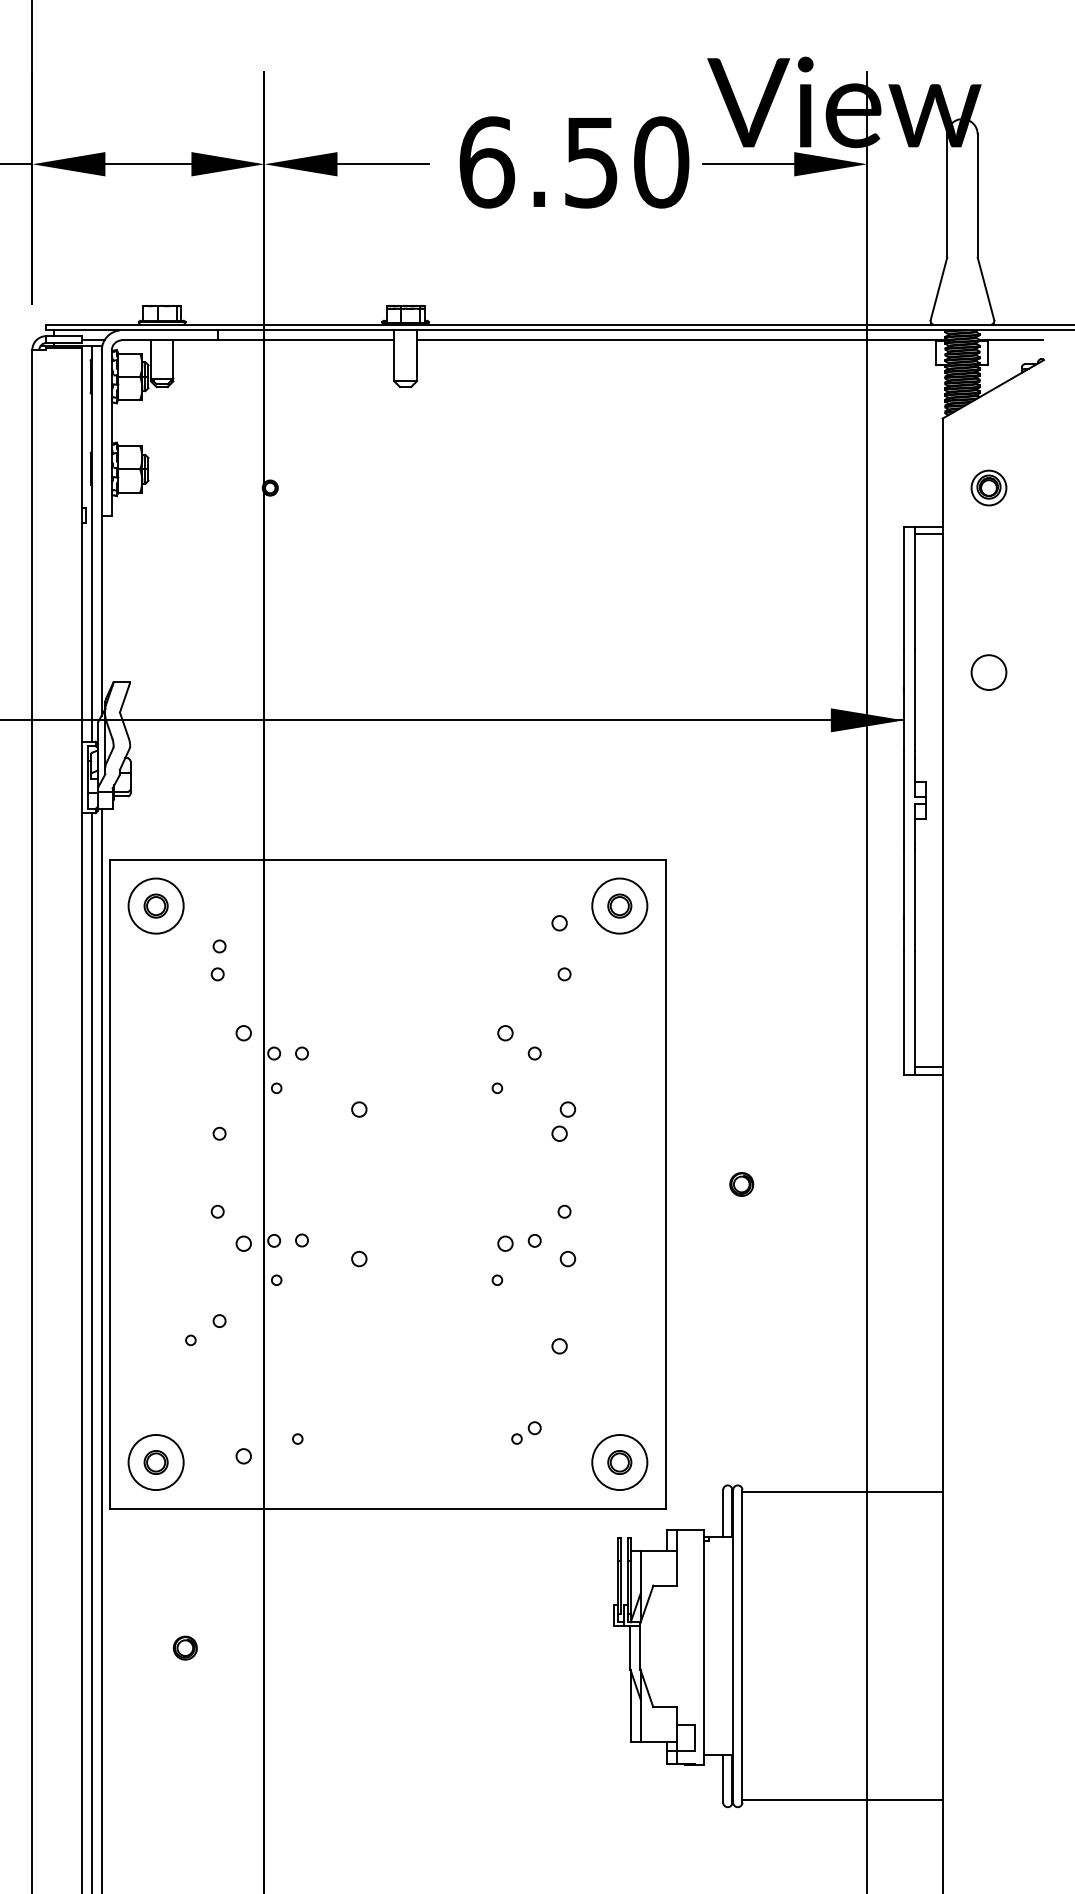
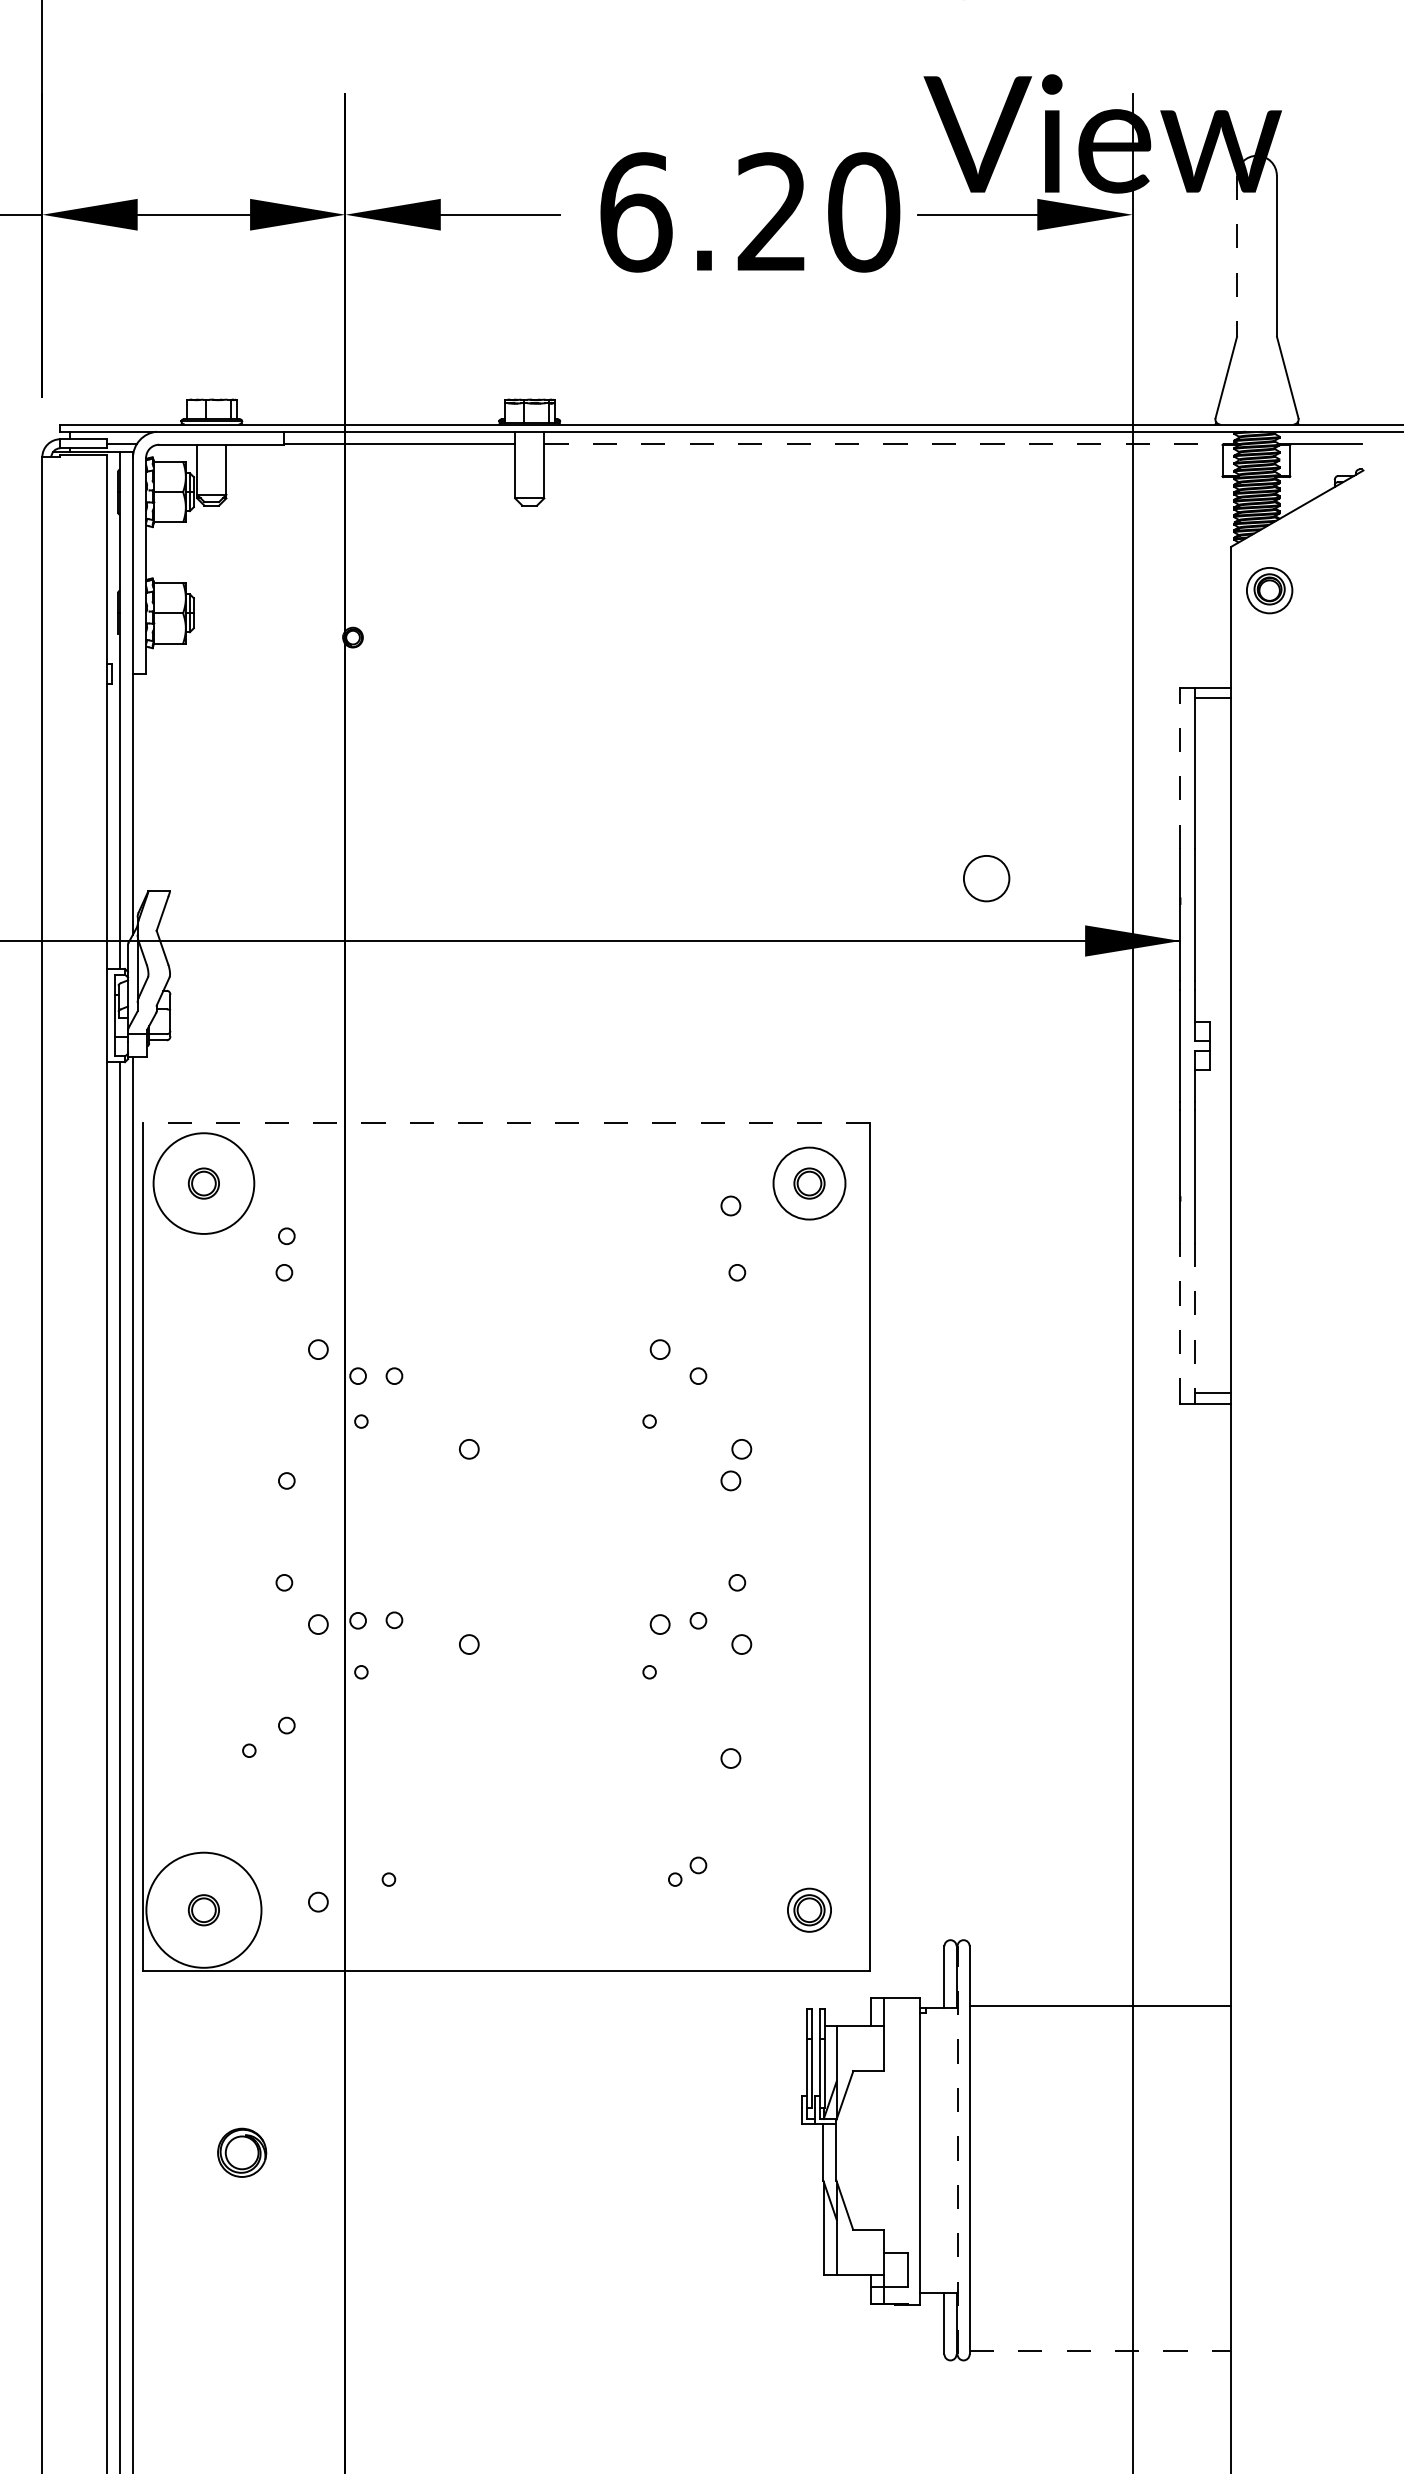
text: (590, 162) -> (771, 212), 6.50 -> 6.20
line: (947, 196) -> (1237, 256), solid -> dashed
line: (683, 340) -> (892, 444), solid -> dashed
part: (988, 487) -> (1269, 590), moved
line: (903, 588) -> (1180, 768), solid -> dashed
circle: (988, 672) -> (986, 878), moved
line: (387, 860) -> (506, 1123), solid -> dashed
circle: (155, 906) -> (203, 1183), size x1.4
line: (903, 1012) -> (1180, 1322), solid -> dashed
line: (915, 1012) -> (1195, 1322), solid -> dashed
part: (741, 1184) -> (968, 1547), removed
circle: (155, 1462) -> (203, 1910), size x1.6
circle: (619, 1462) -> (809, 1910), size x0.6
line: (842, 1492) -> (1100, 2006), moved
line: (733, 1645) -> (957, 2149), solid -> dashed
part: (184, 1647) -> (241, 2152), size x1.6
line: (842, 1800) -> (1100, 2351), solid -> dashed

